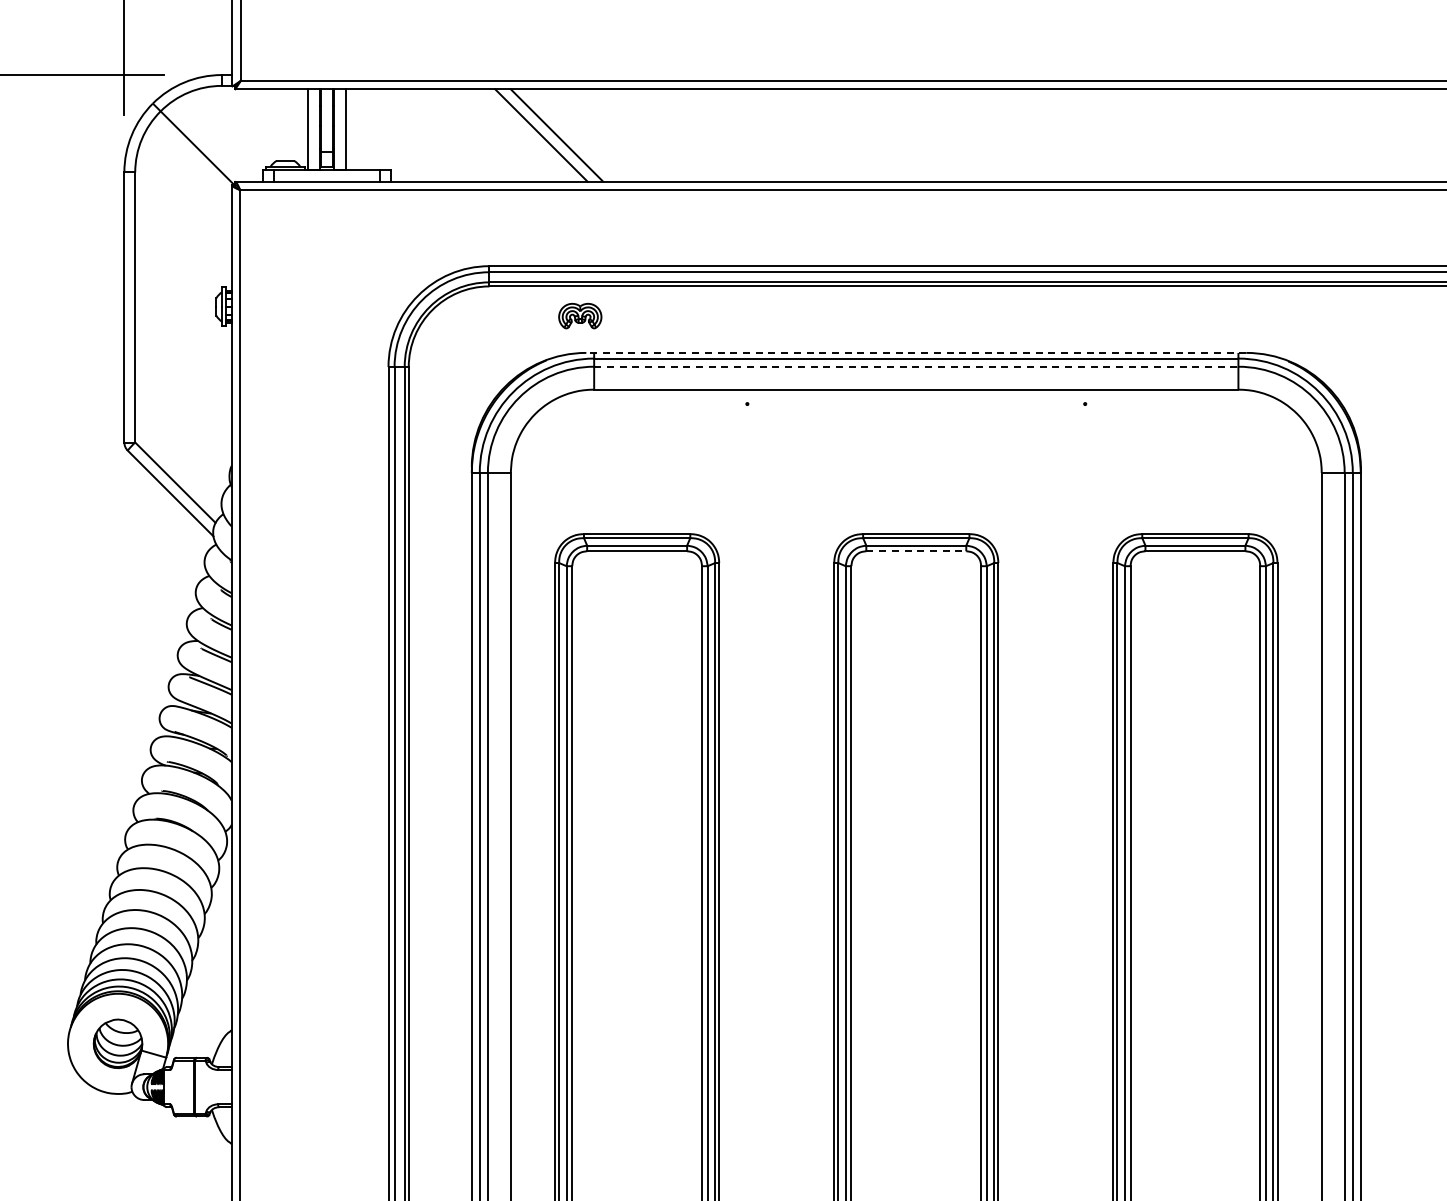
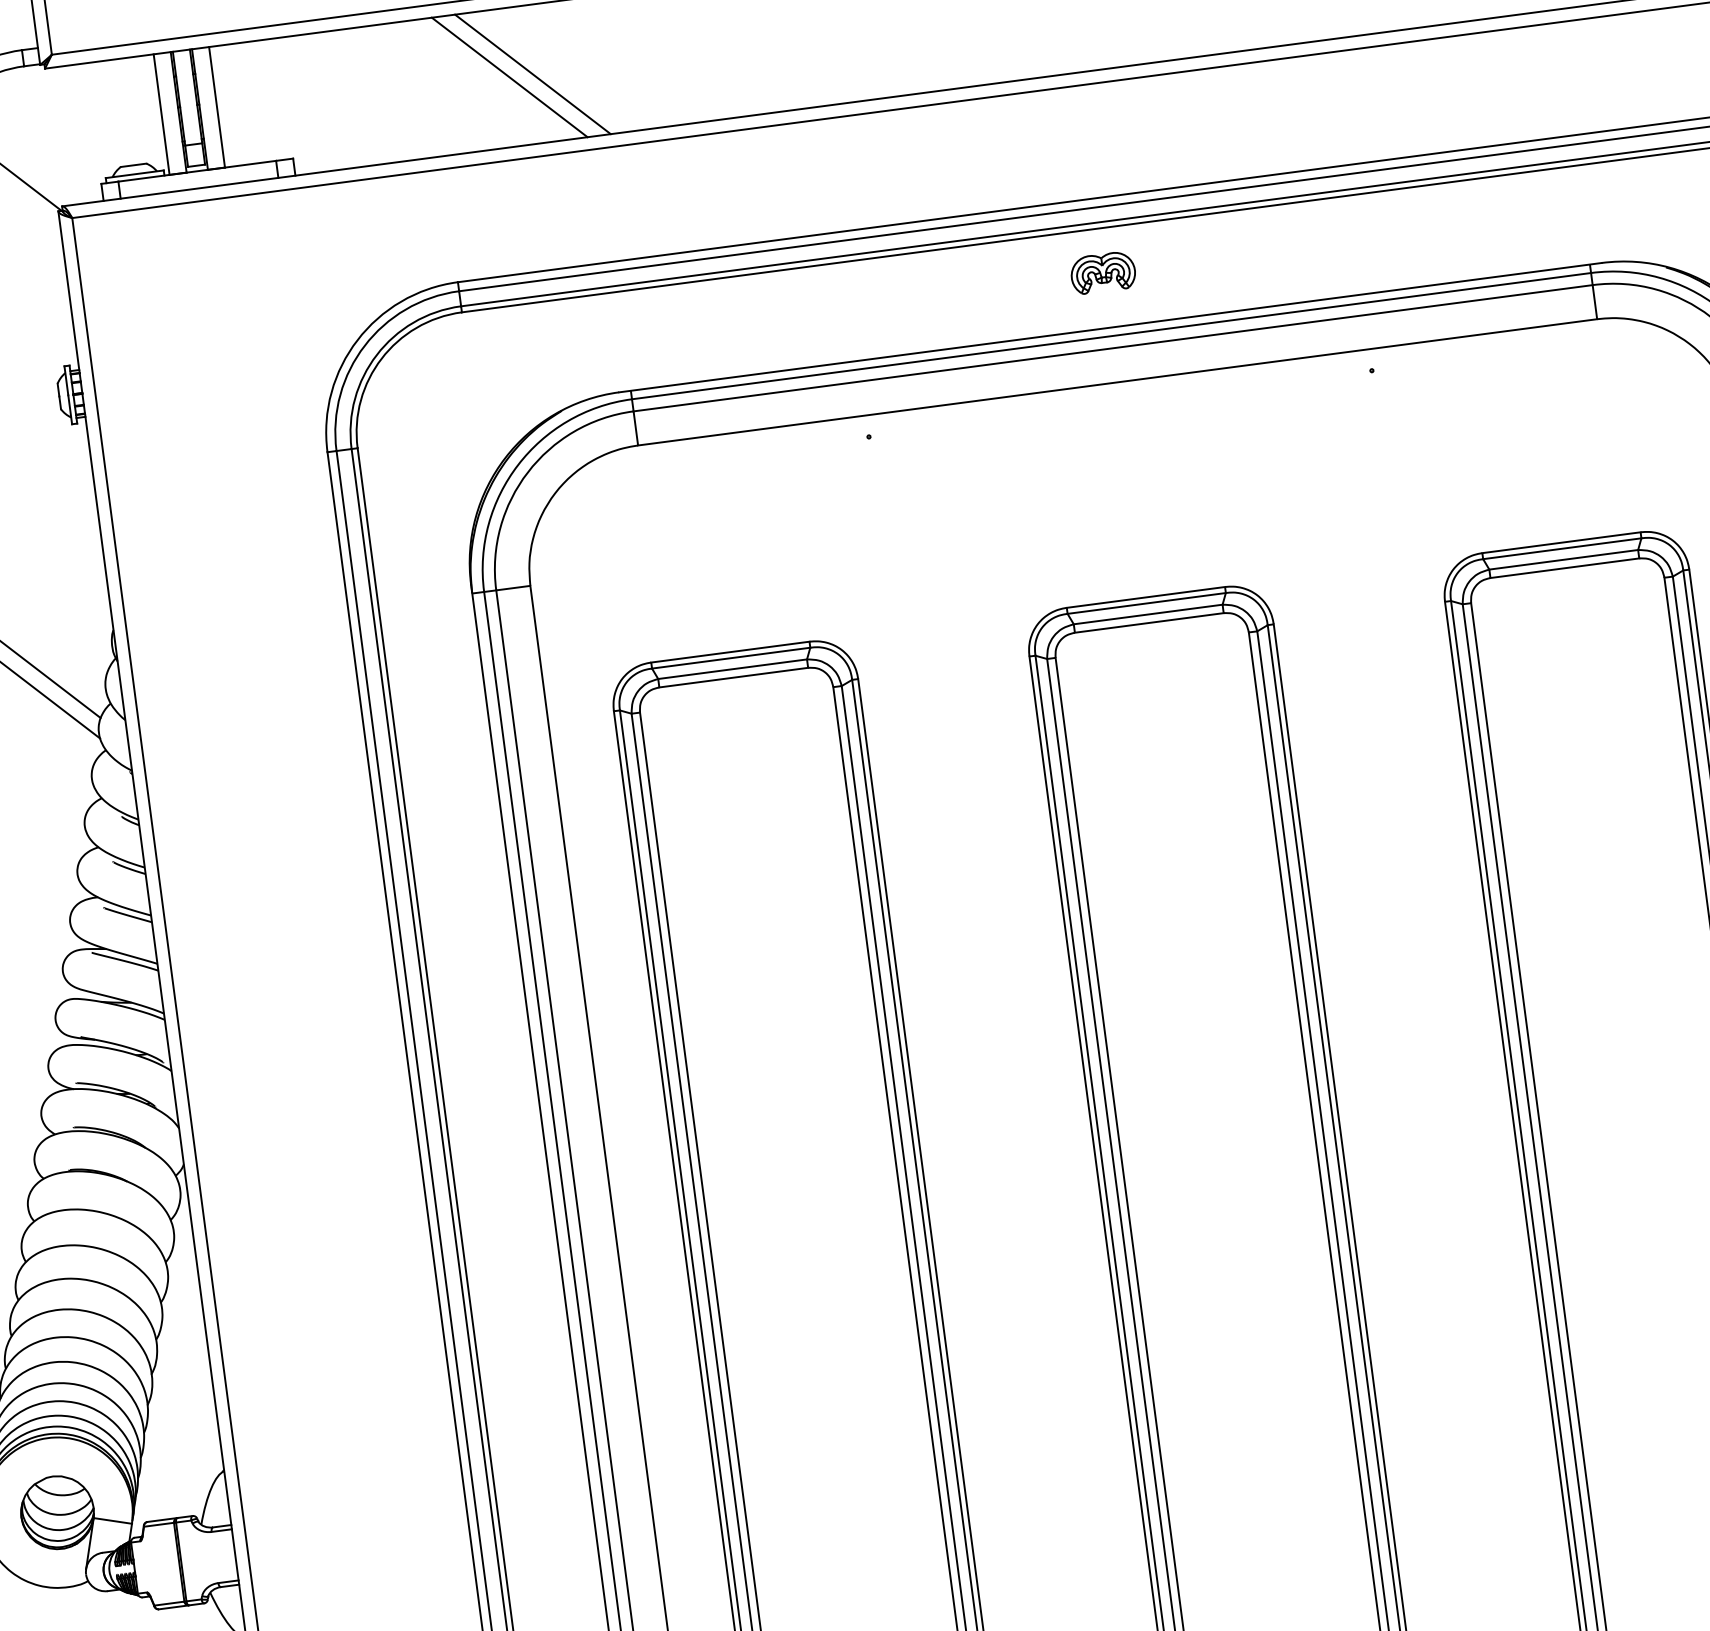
part: (580, 315) -> (1103, 271), moved
line: (916, 352) -> (1110, 327), dashed -> solid
line: (916, 366) -> (1113, 347), dashed -> solid
line: (916, 551) -> (1149, 623), dashed -> solid

